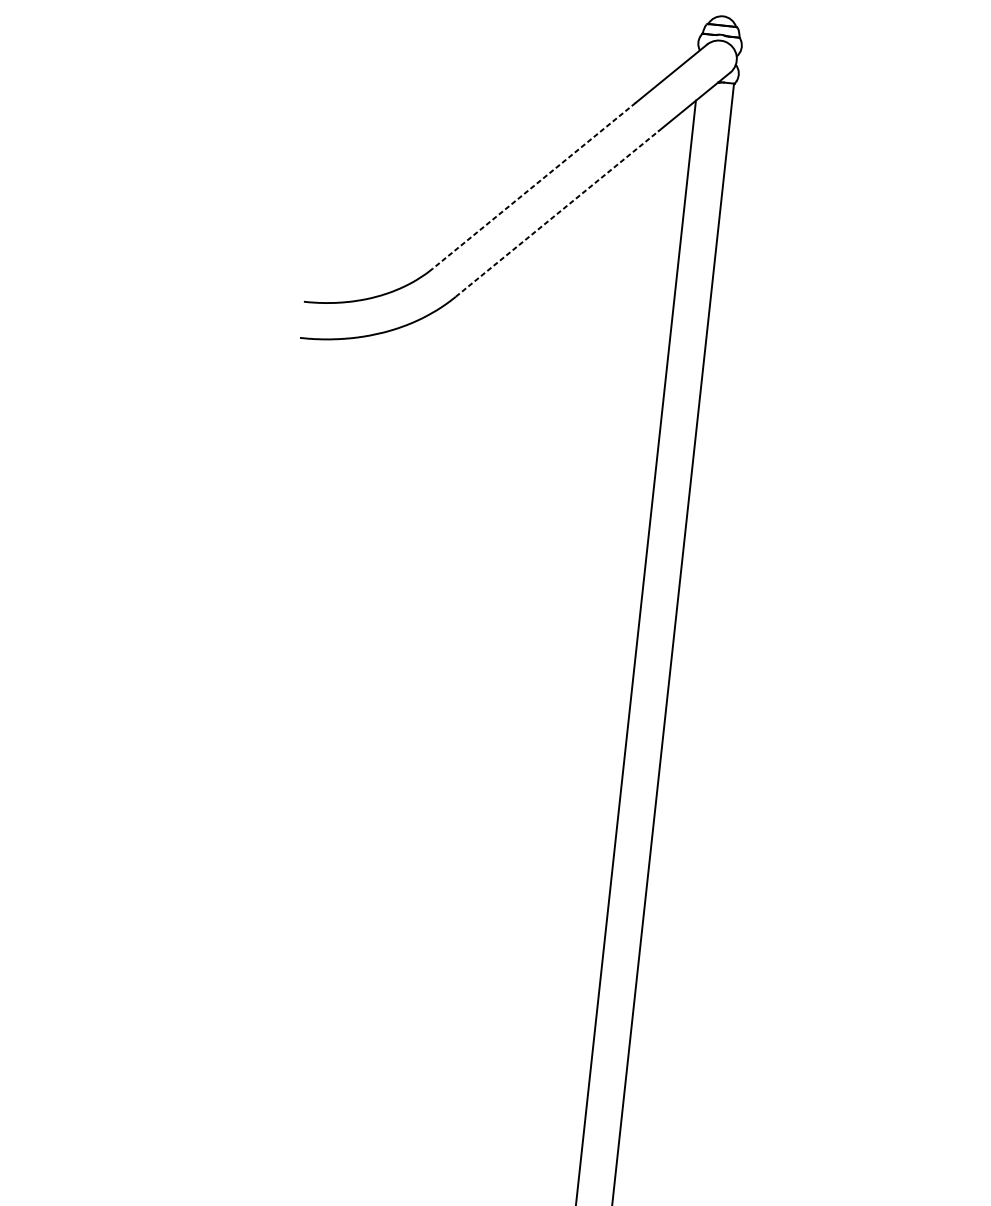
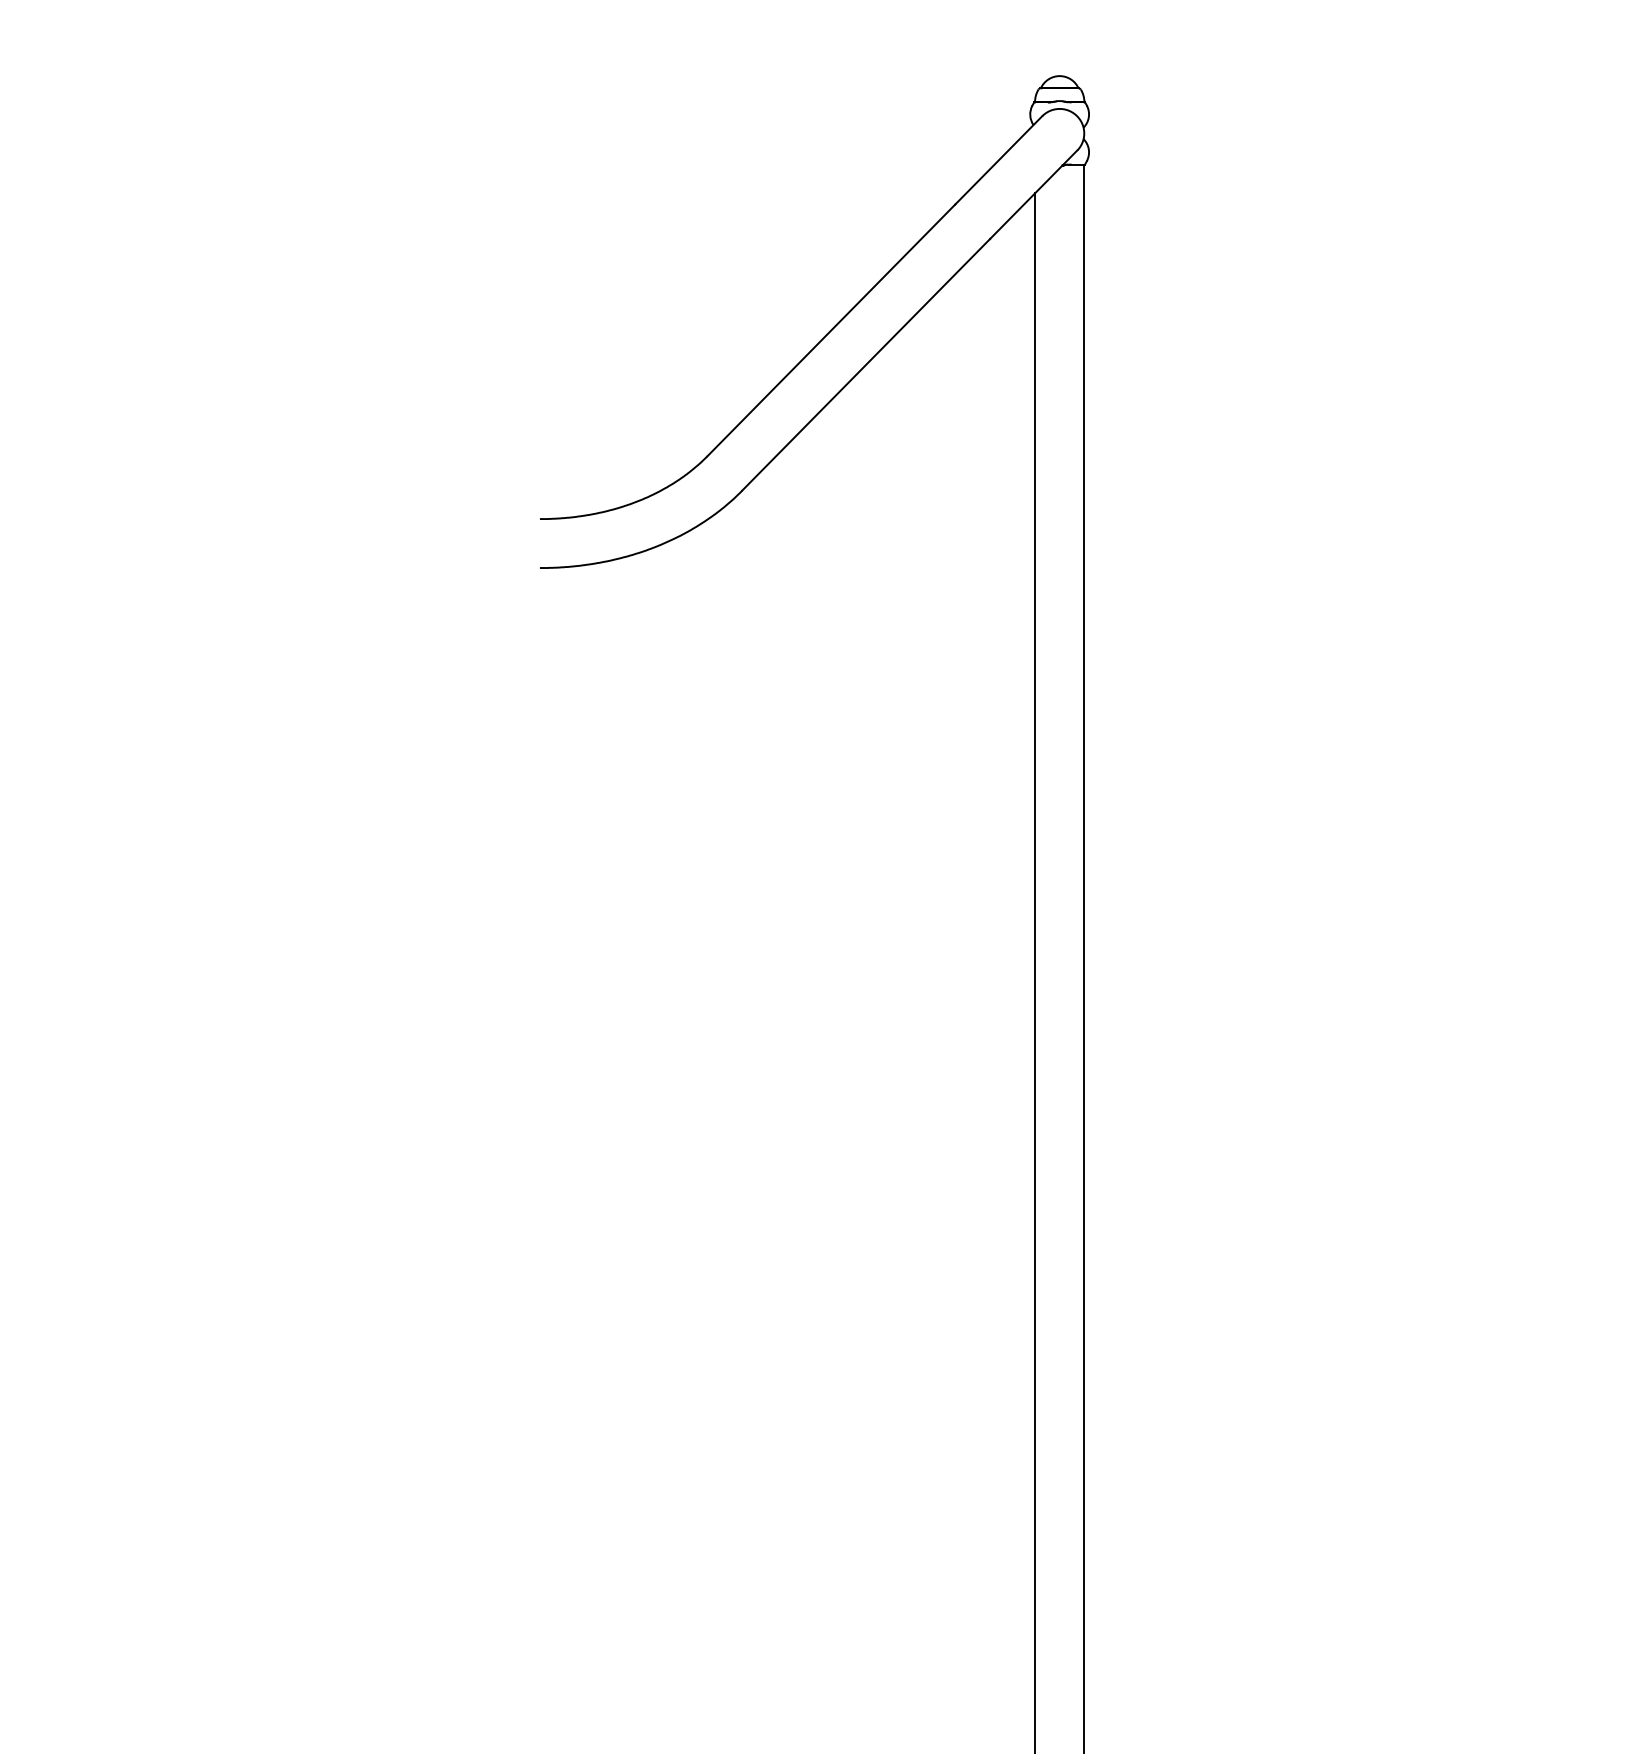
line: (534, 185) -> (831, 330), dashed -> solid
line: (557, 213) -> (866, 364), dashed -> solid

